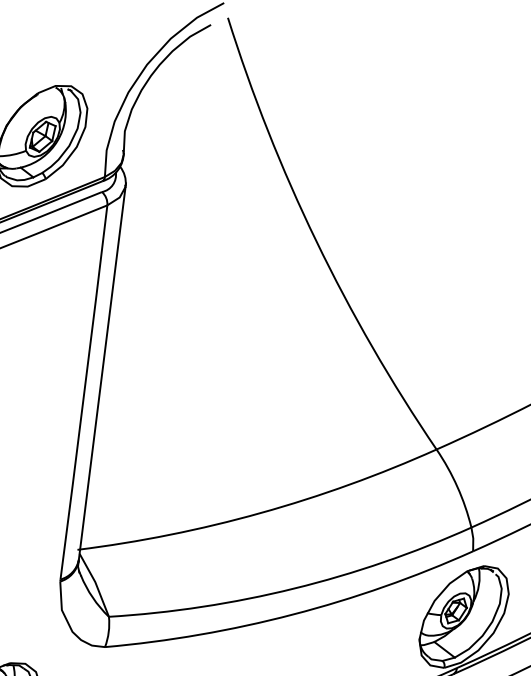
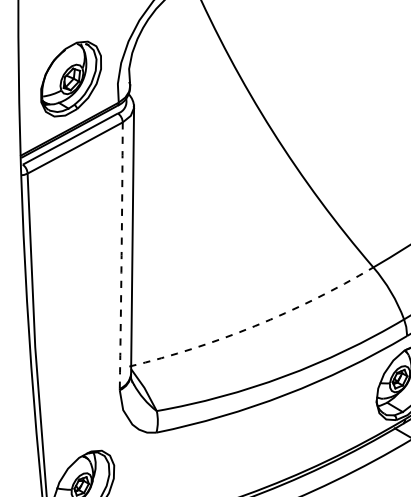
arc: (84, 392) -> (121, 255), solid -> dashed
arc: (261, 513) -> (255, 326), solid -> dashed

